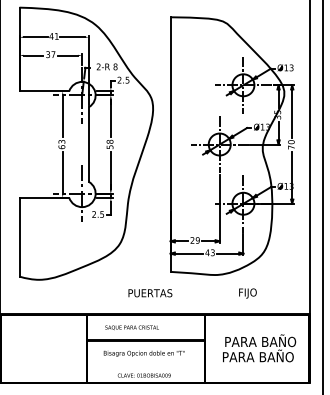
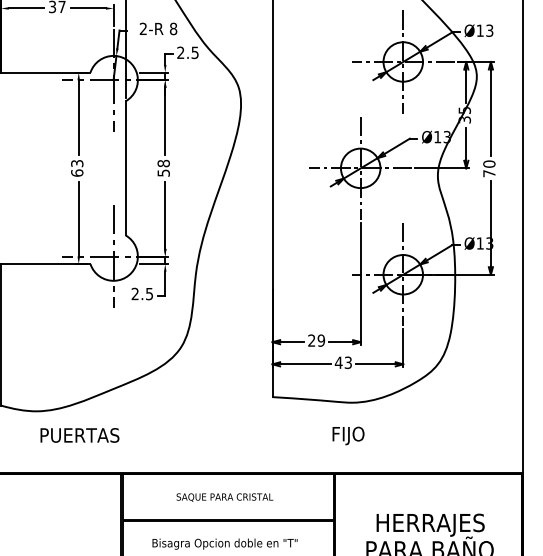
text: (150, 293) -> (80, 435), moved
text: (247, 293) -> (347, 435), moved
text: (131, 327) -> (223, 496), moved
text: (260, 341) -> (433, 522), PARA BAÑO -> HERRAJES

